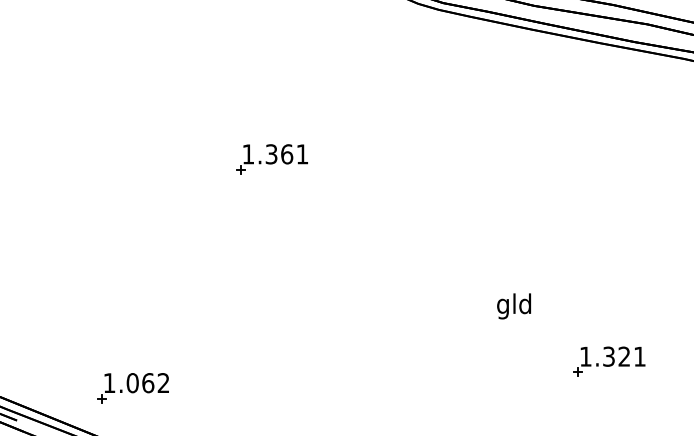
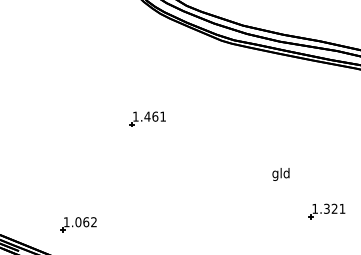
text: (271, 153) -> (147, 116), 1.361 -> 1.461
text: (513, 306) -> (280, 174), moved
part: (608, 361) -> (326, 211), moved
part: (132, 387) -> (78, 224), moved

